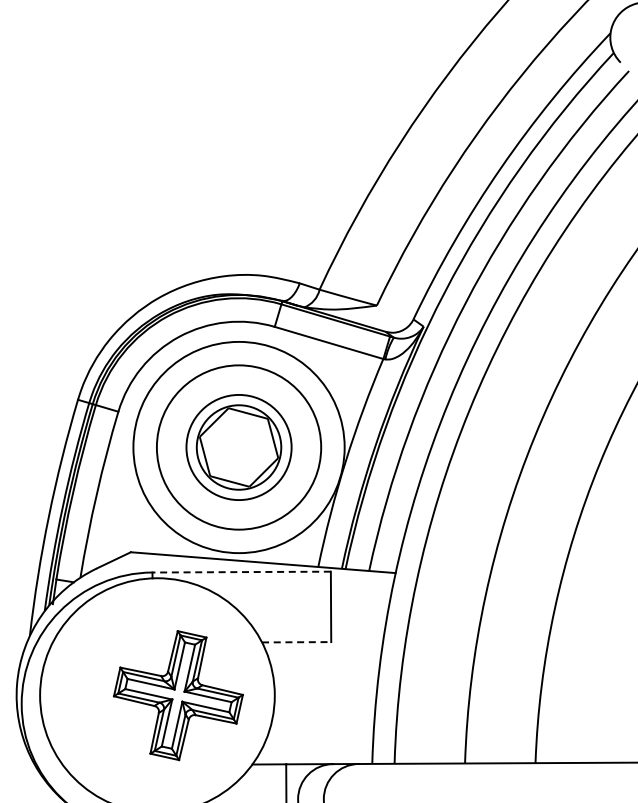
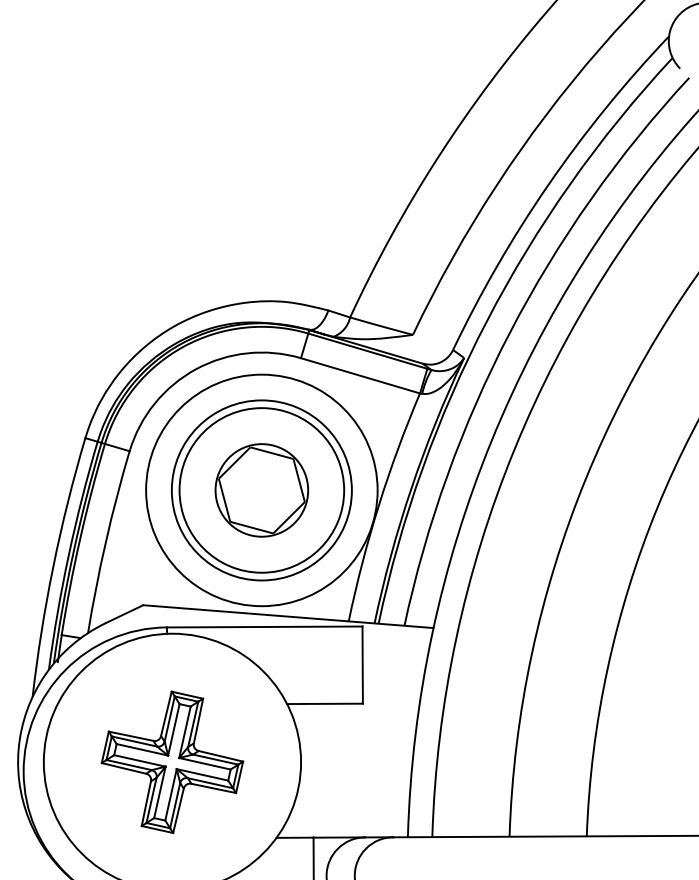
circle: (238, 447) -> (261, 490), size x1.43
line: (241, 572) -> (264, 627), dashed -> solid
line: (296, 642) -> (324, 704), dashed -> solid
part: (178, 695) -> (172, 762), moved

